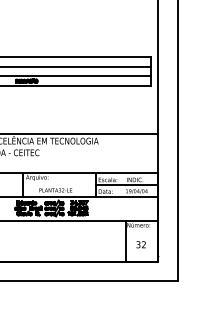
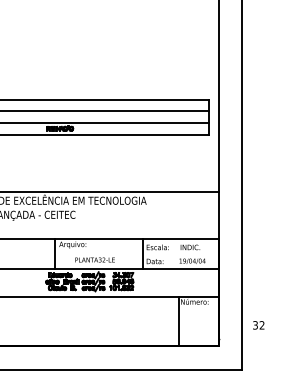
line: (126, 184) -> (180, 253), removed
text: (140, 244) -> (258, 325), moved

